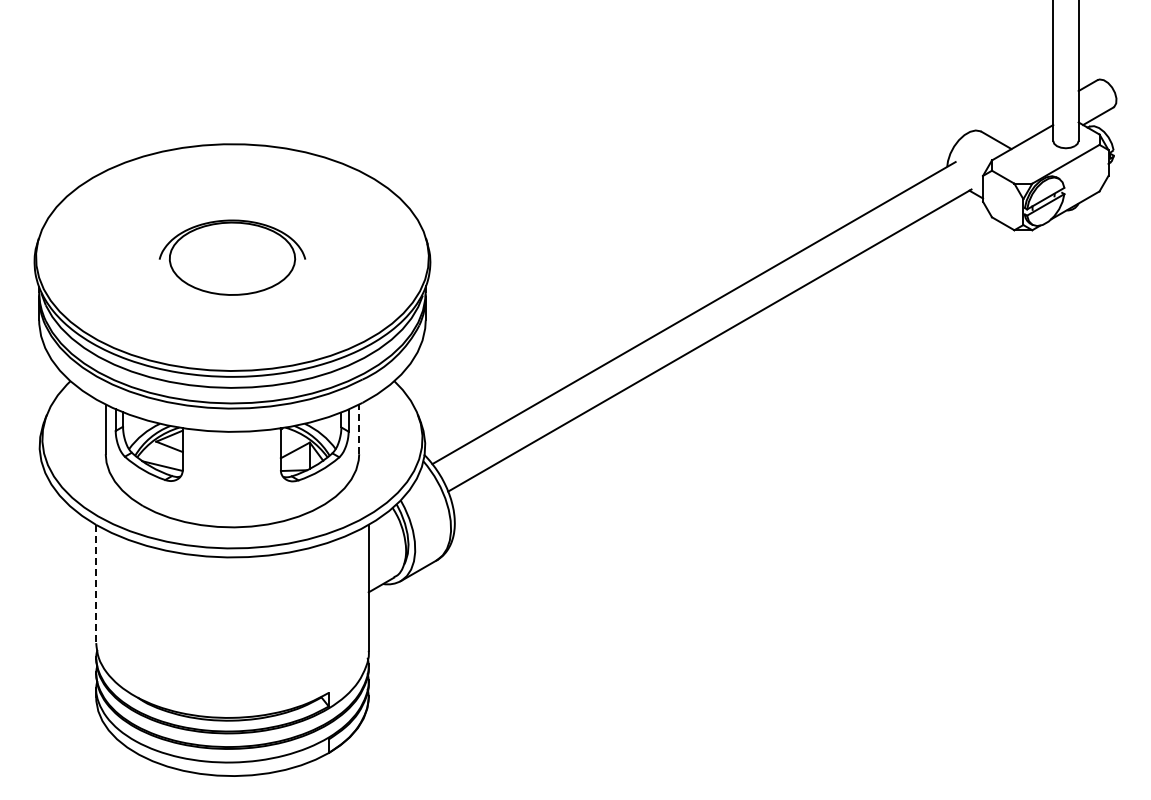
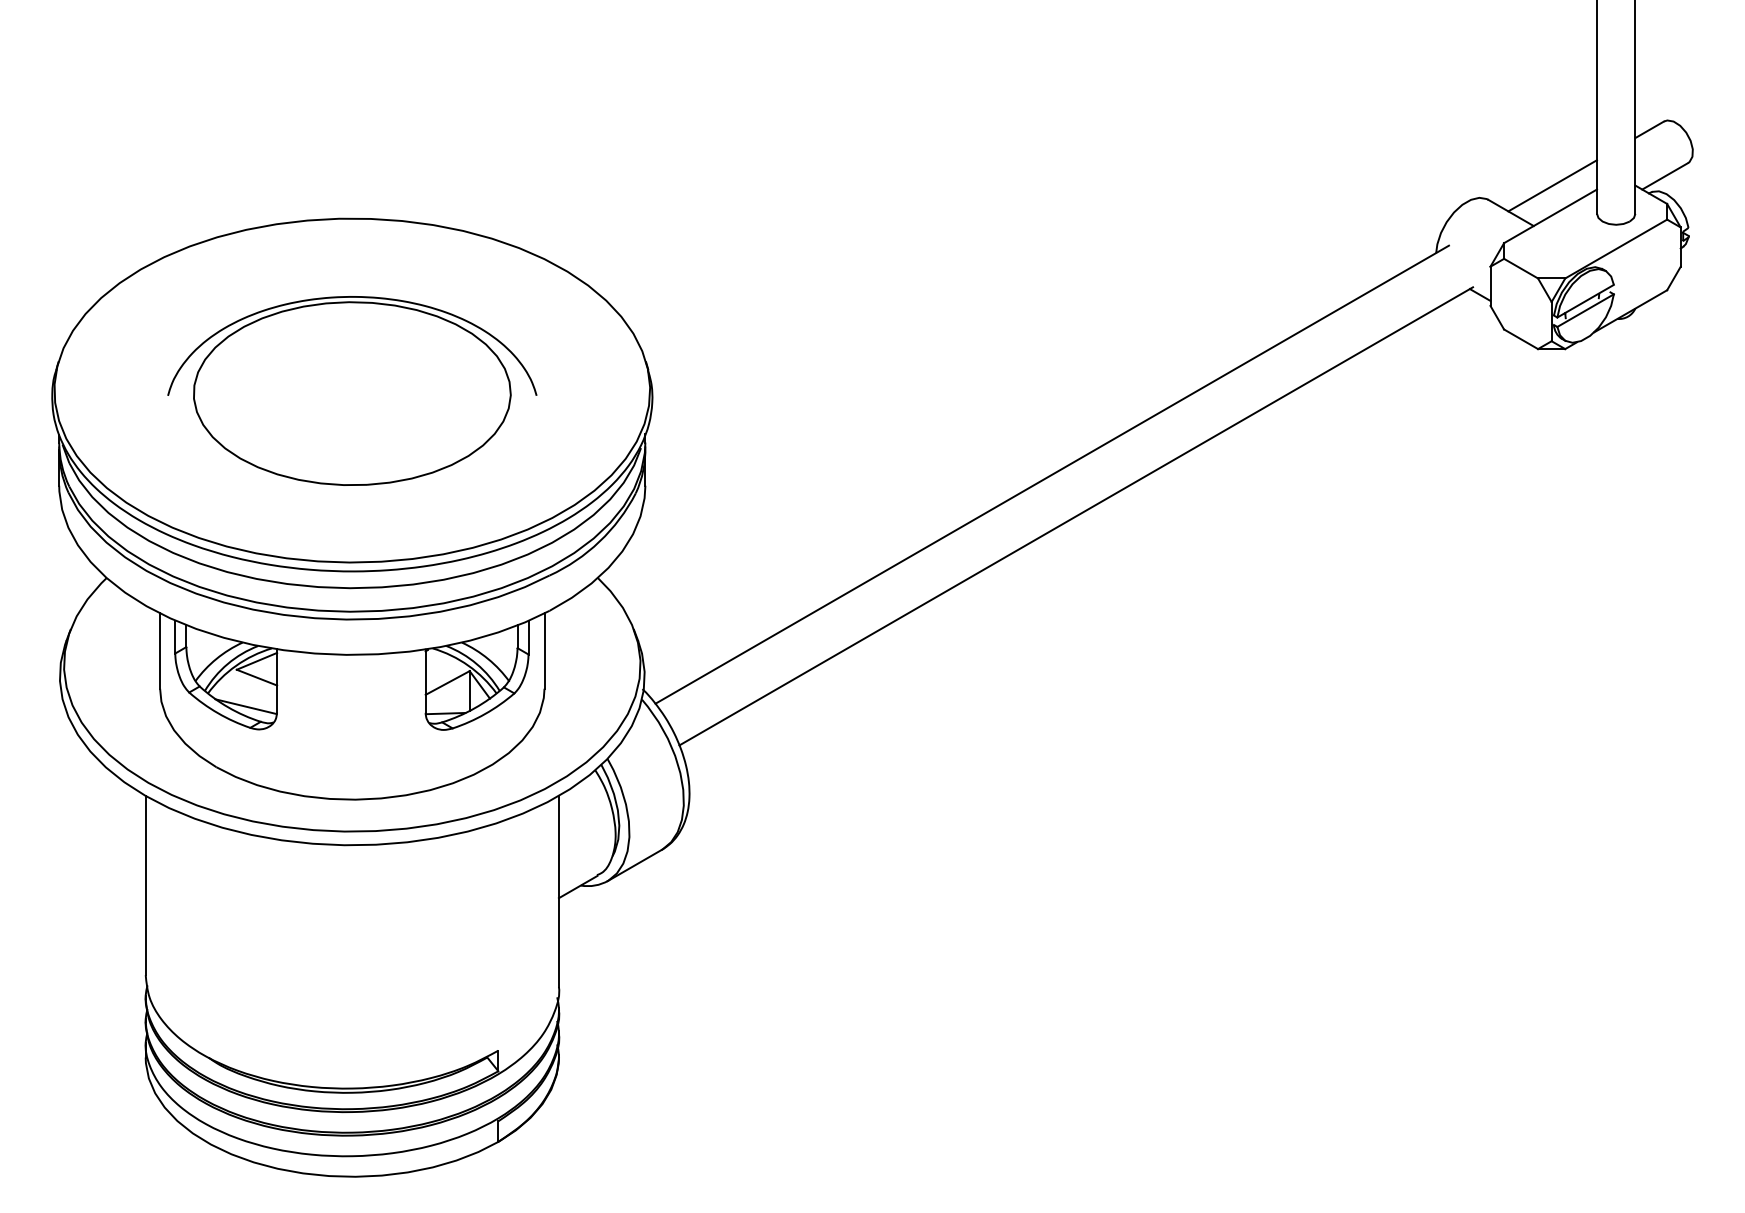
line: (1023, 122) -> (1551, 185), added
part: (232, 257) -> (352, 390), size x1.67
line: (359, 429) -> (544, 651), dashed -> solid
line: (96, 584) -> (146, 886), dashed -> solid

